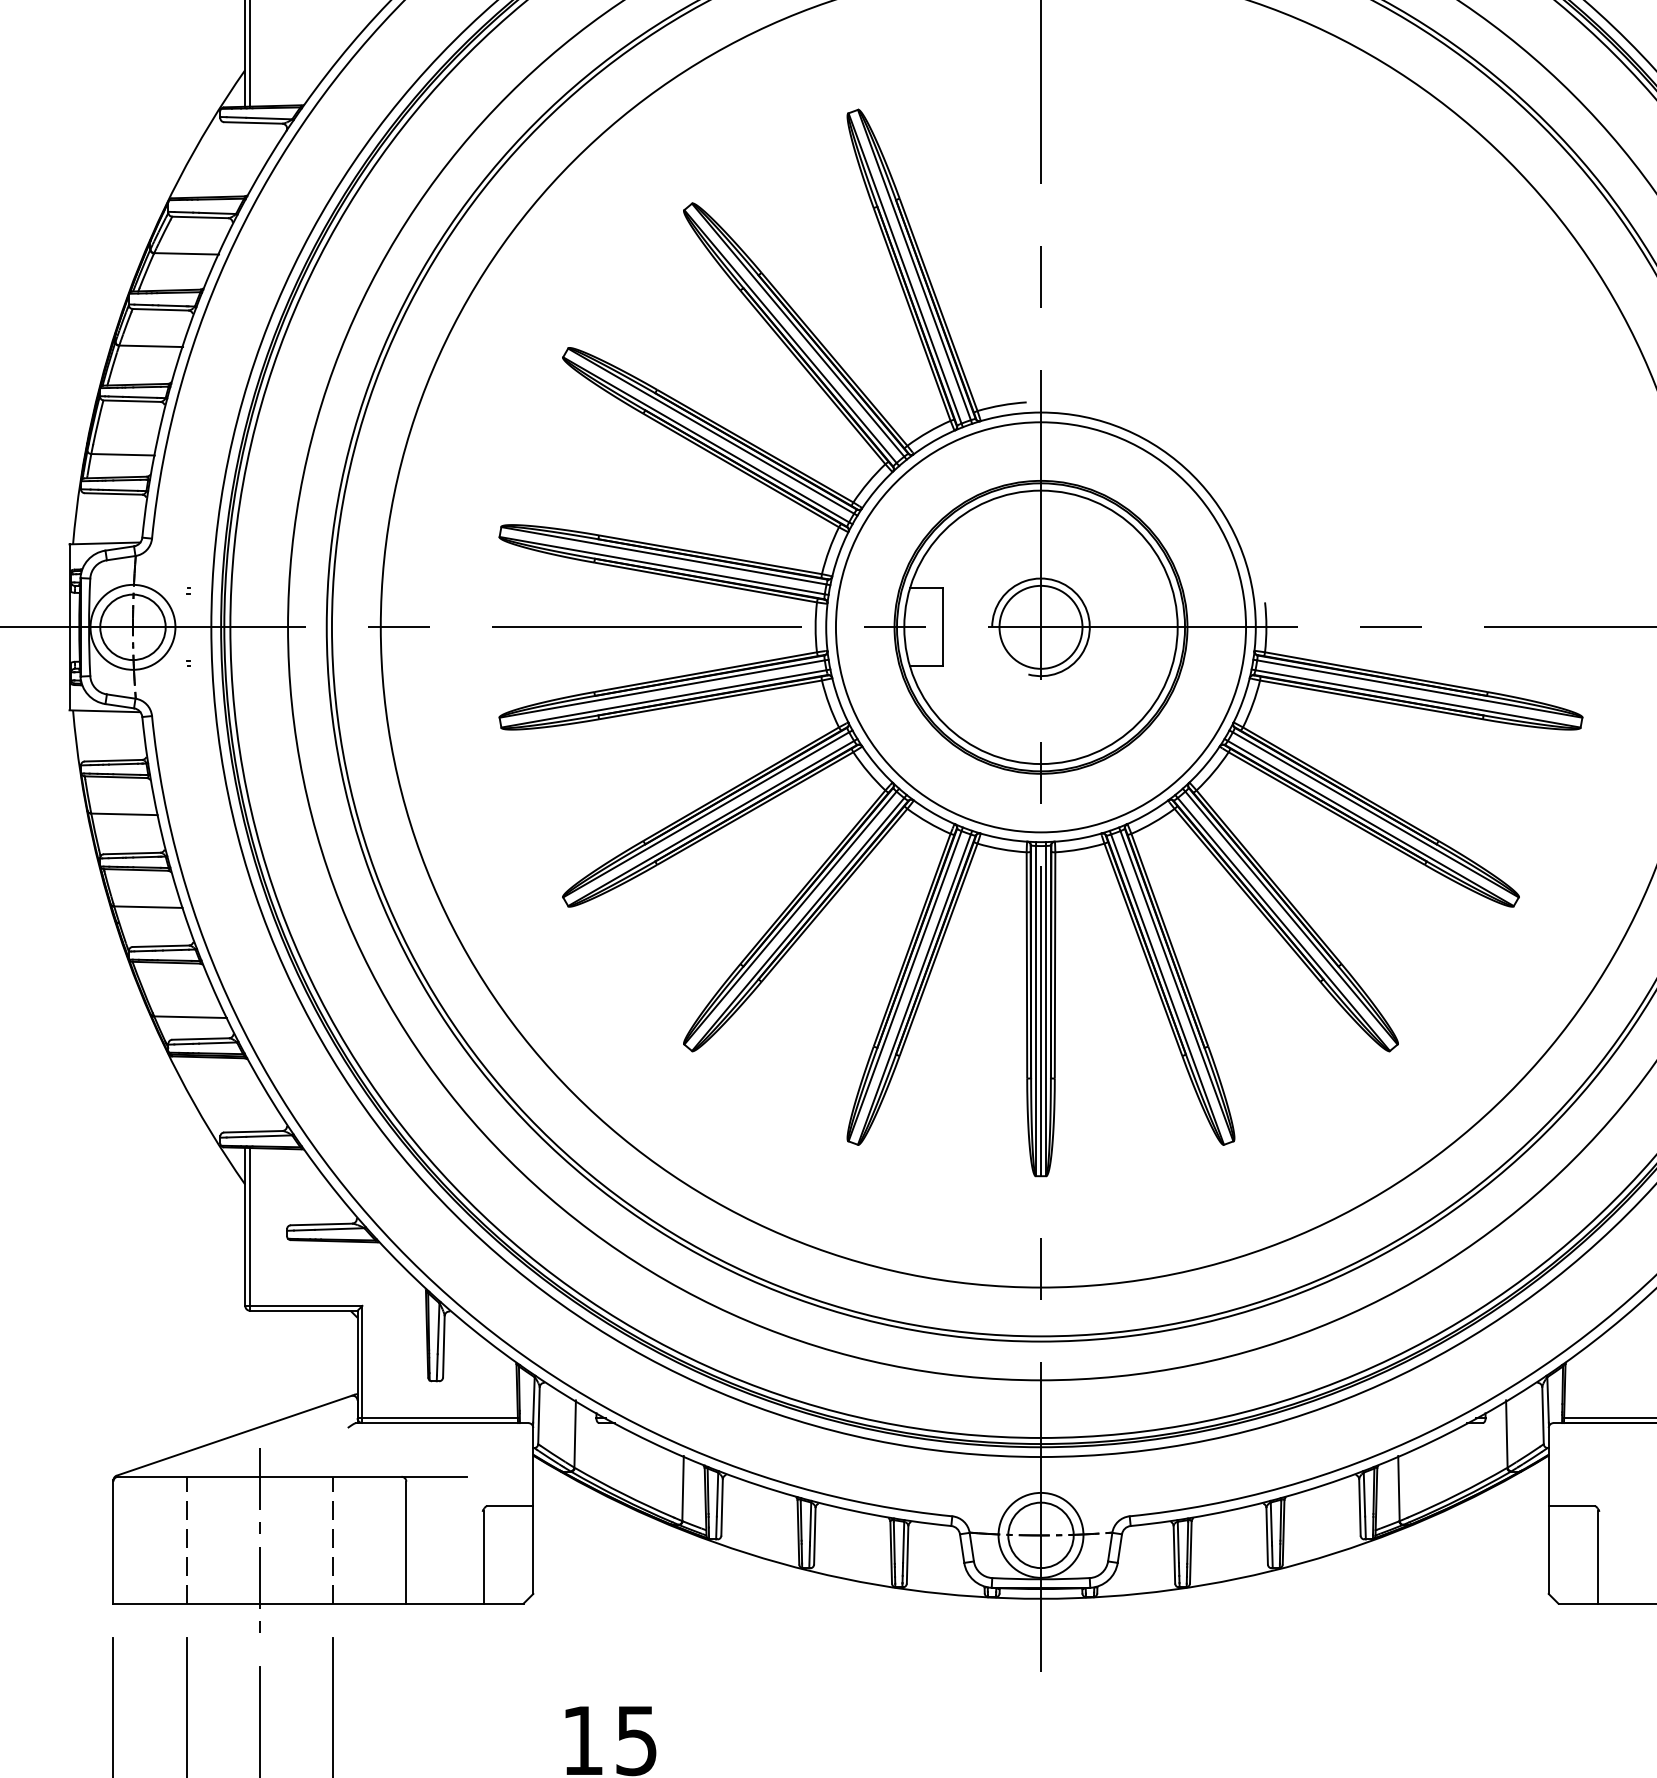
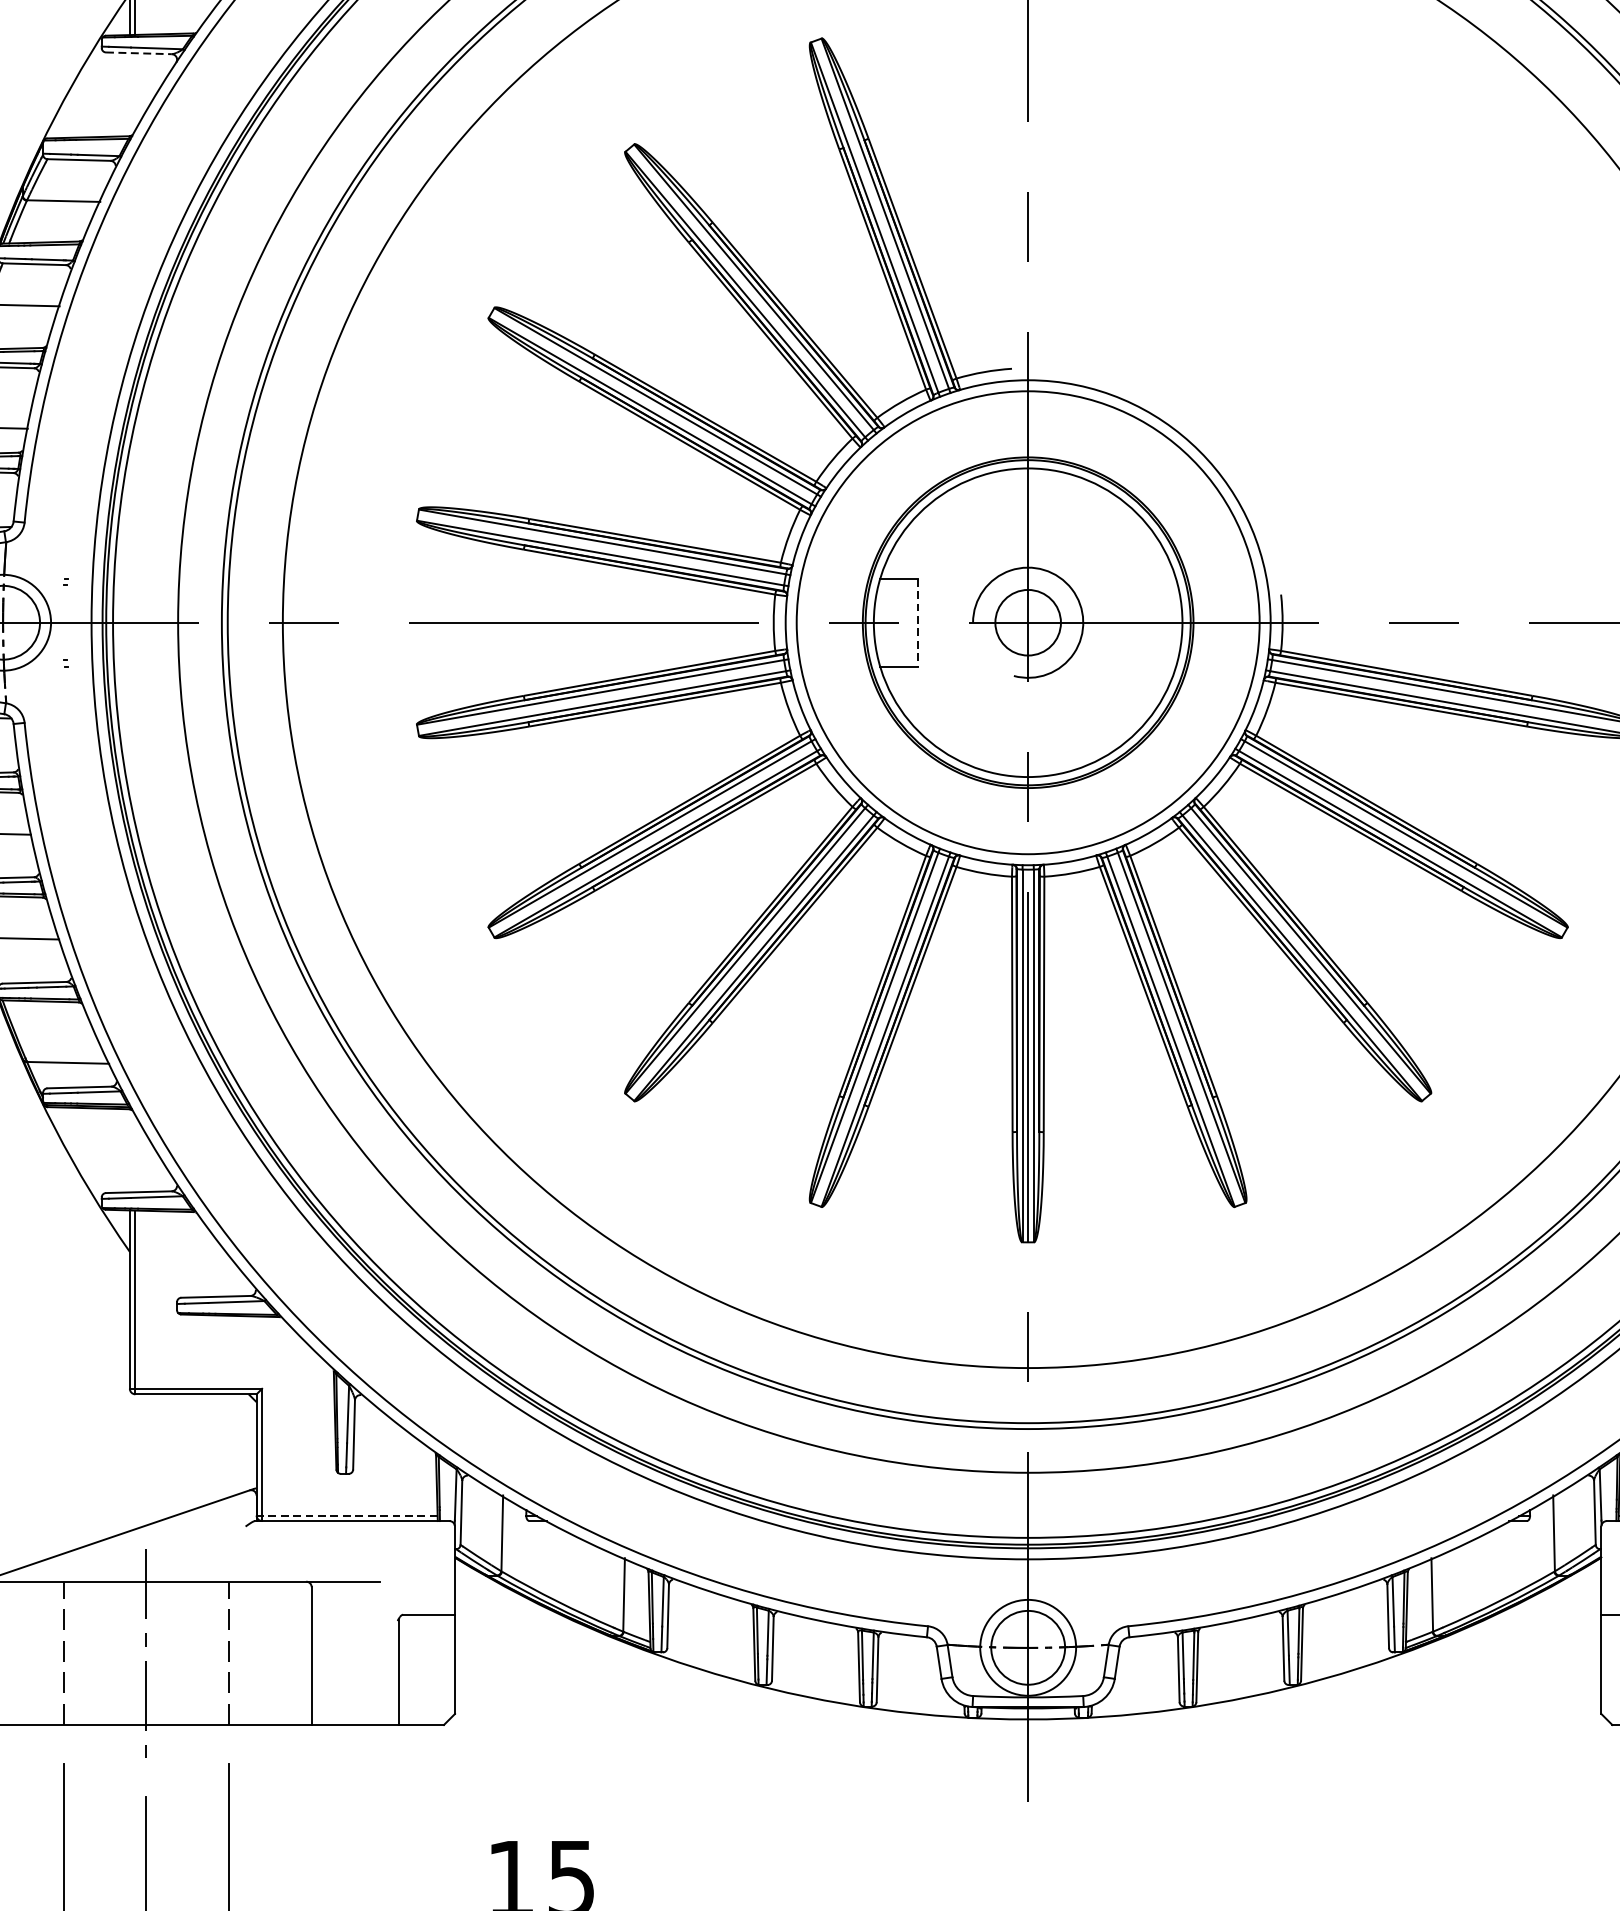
line: (253, 122) -> (139, 52), solid -> dashed
circle: (1040, 626) -> (1027, 621), size x0.7
line: (943, 627) -> (918, 622), solid -> dashed
line: (437, 1418) -> (346, 1515), solid -> dashed

